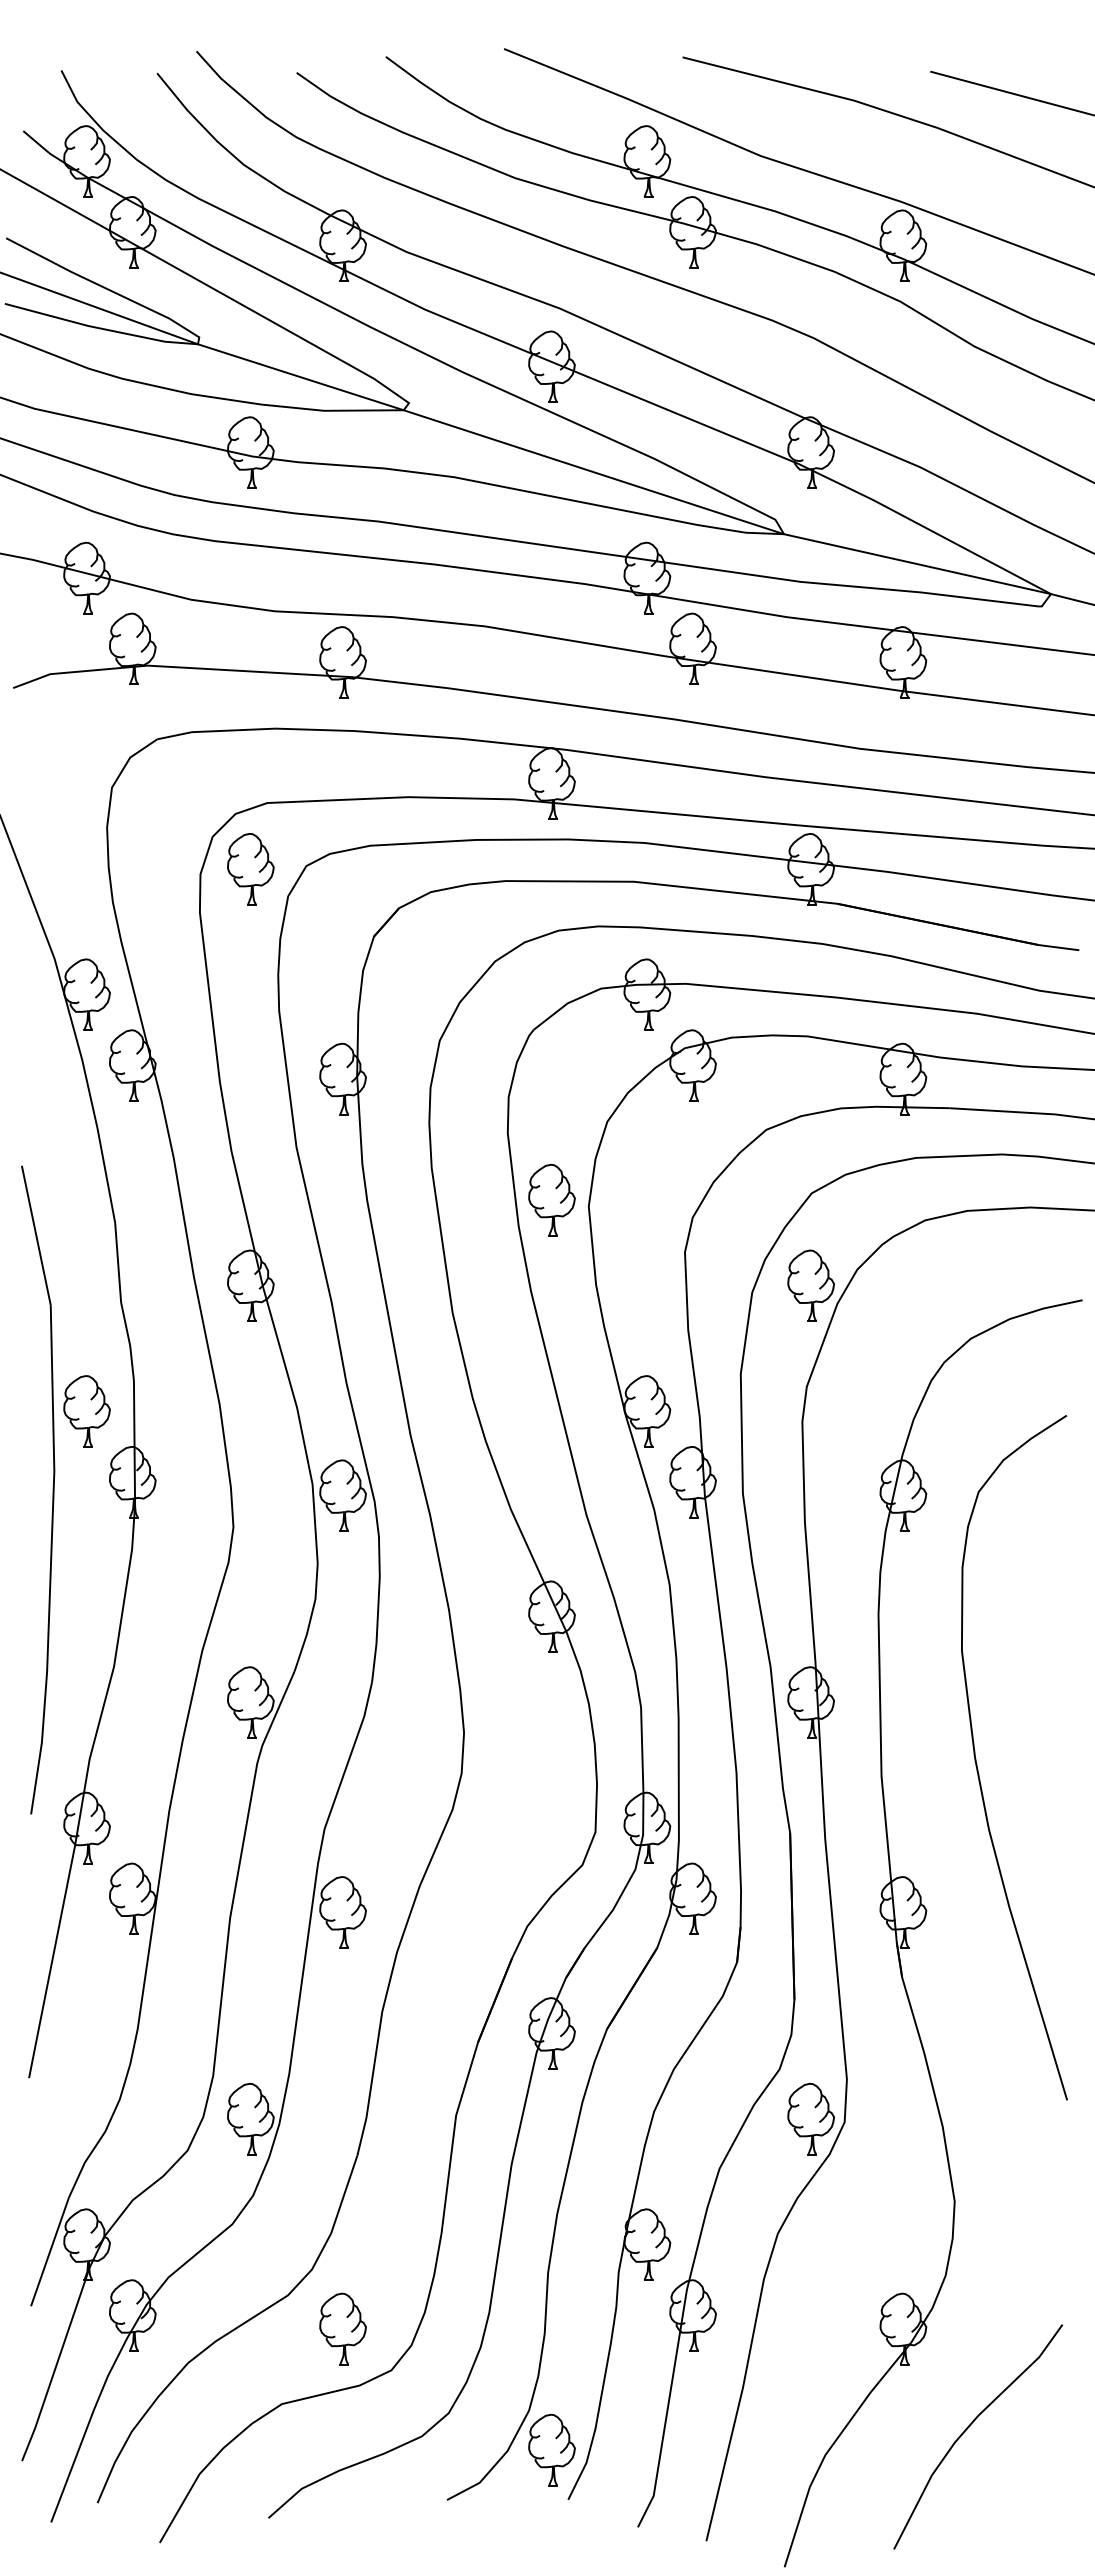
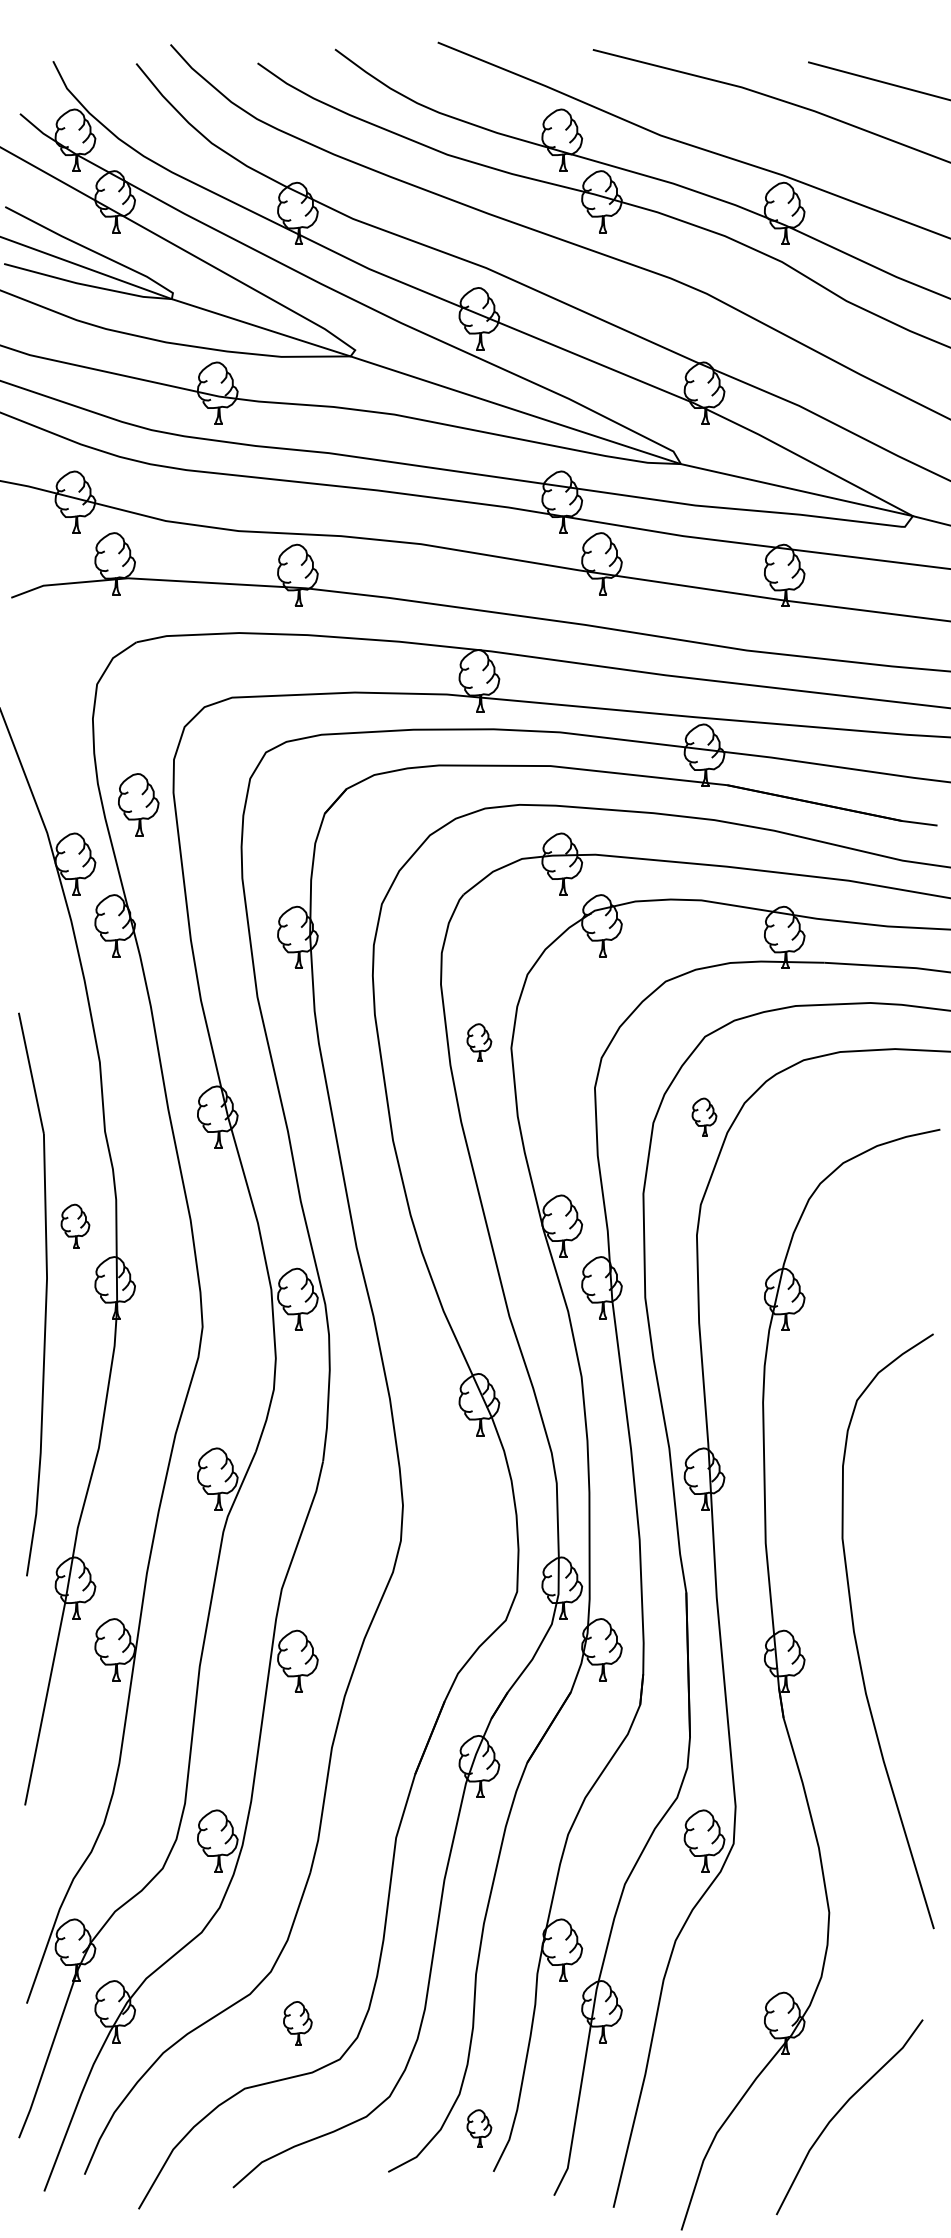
part: (250, 869) -> (138, 804), moved
part: (551, 1199) -> (478, 1042), size x0.6
part: (810, 1285) -> (703, 1116), size x0.6
part: (86, 1411) -> (74, 1226), size x0.7
curve: (977, 1763) -> (856, 1636), moved
part: (342, 2328) -> (297, 2022), size x0.7
part: (551, 2449) -> (478, 2128), size x0.6

